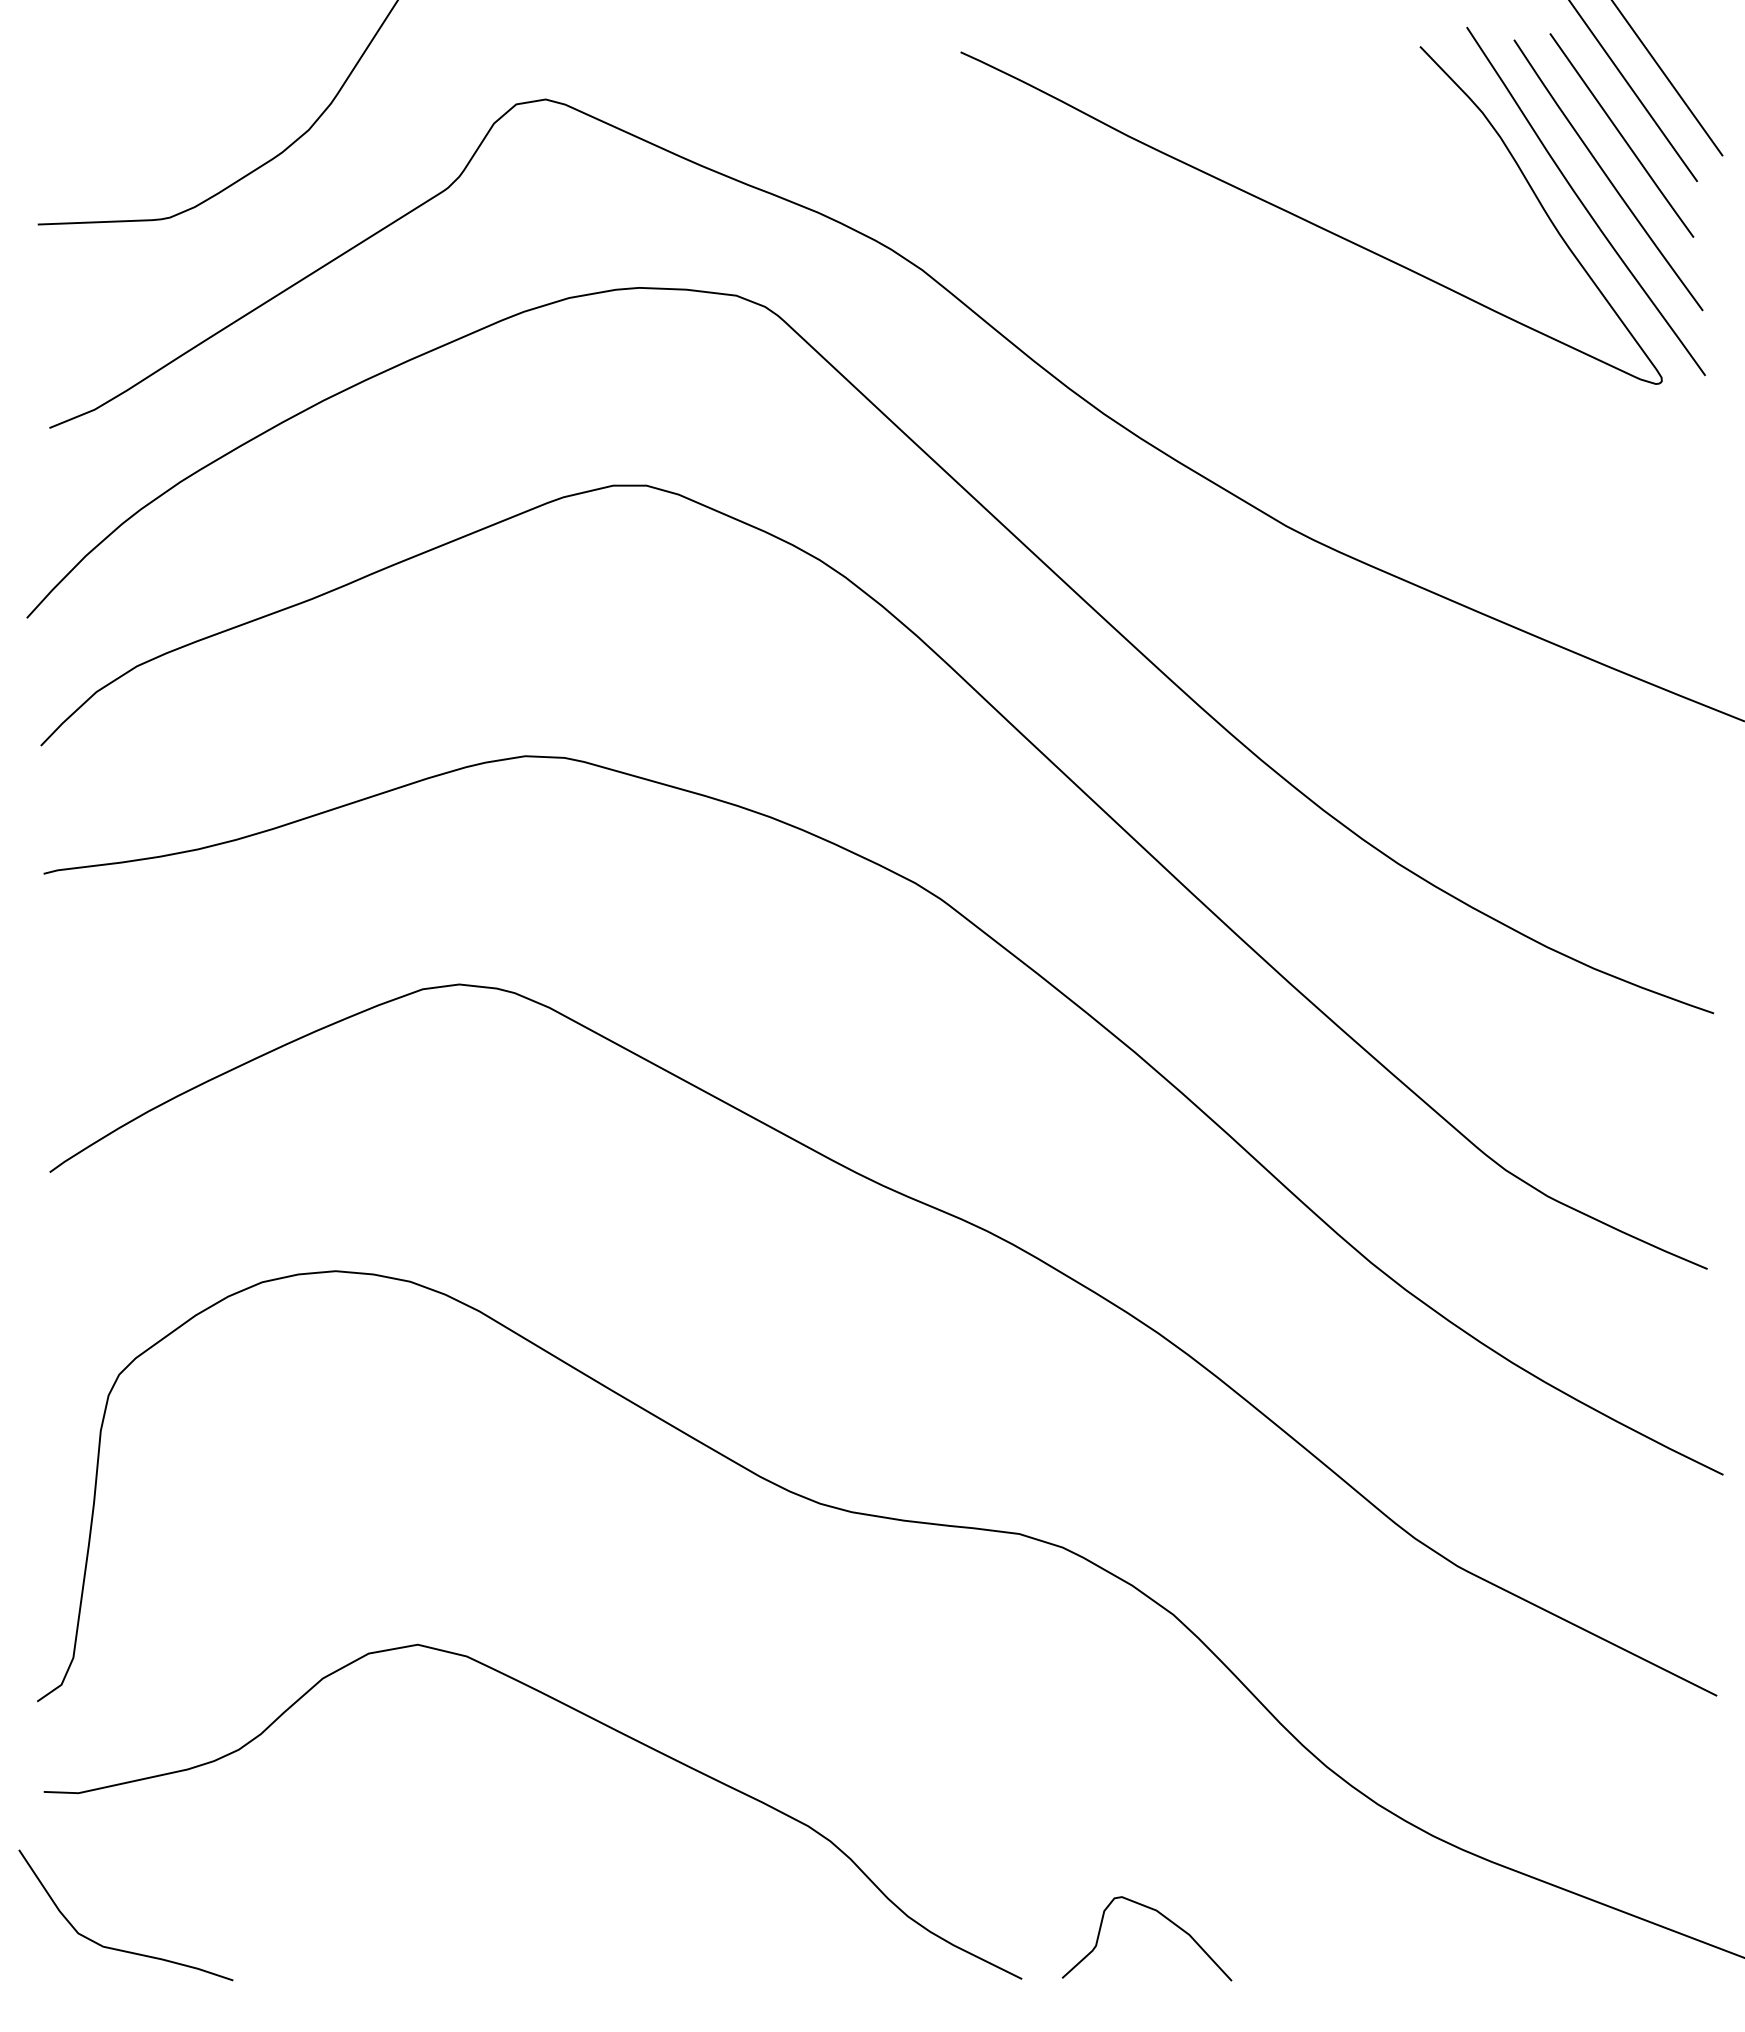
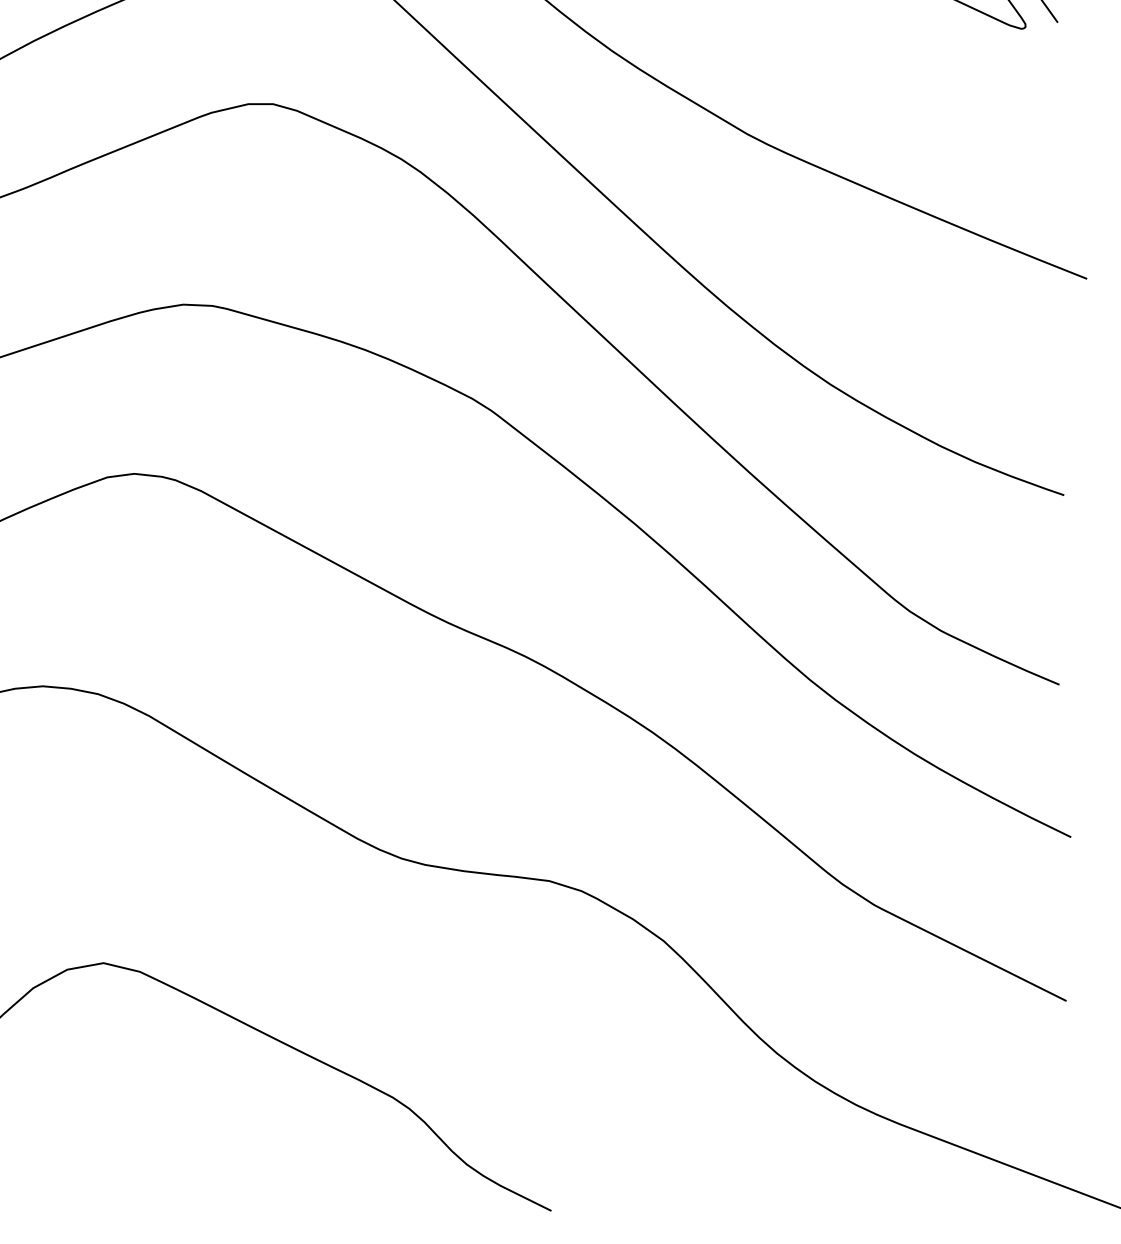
curve: (1162, 1916) -> (655, 1164), removed

